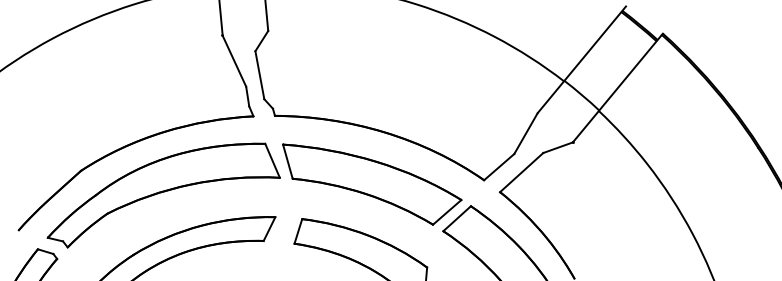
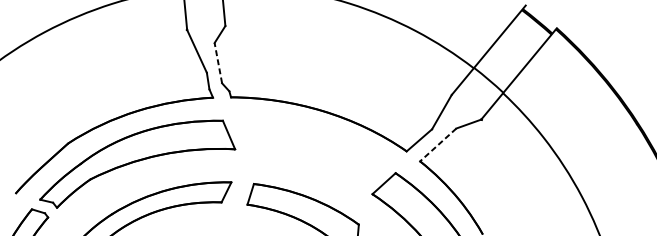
line: (259, 74) -> (218, 62), solid -> dashed
line: (521, 172) -> (438, 144), solid -> dashed
part: (372, 184) -> (312, 154), removed

